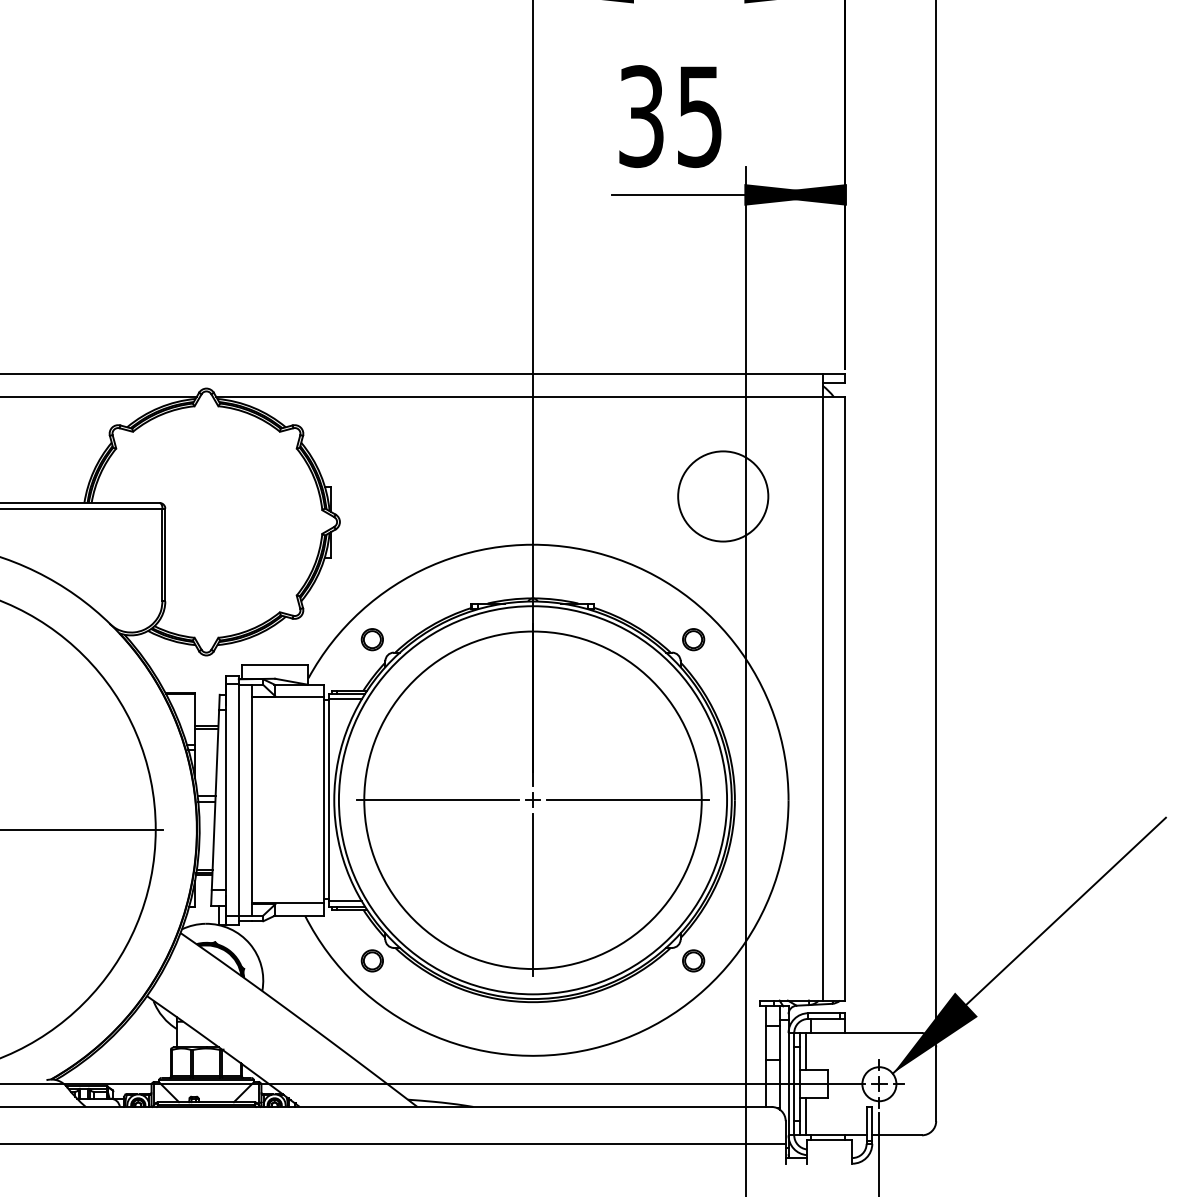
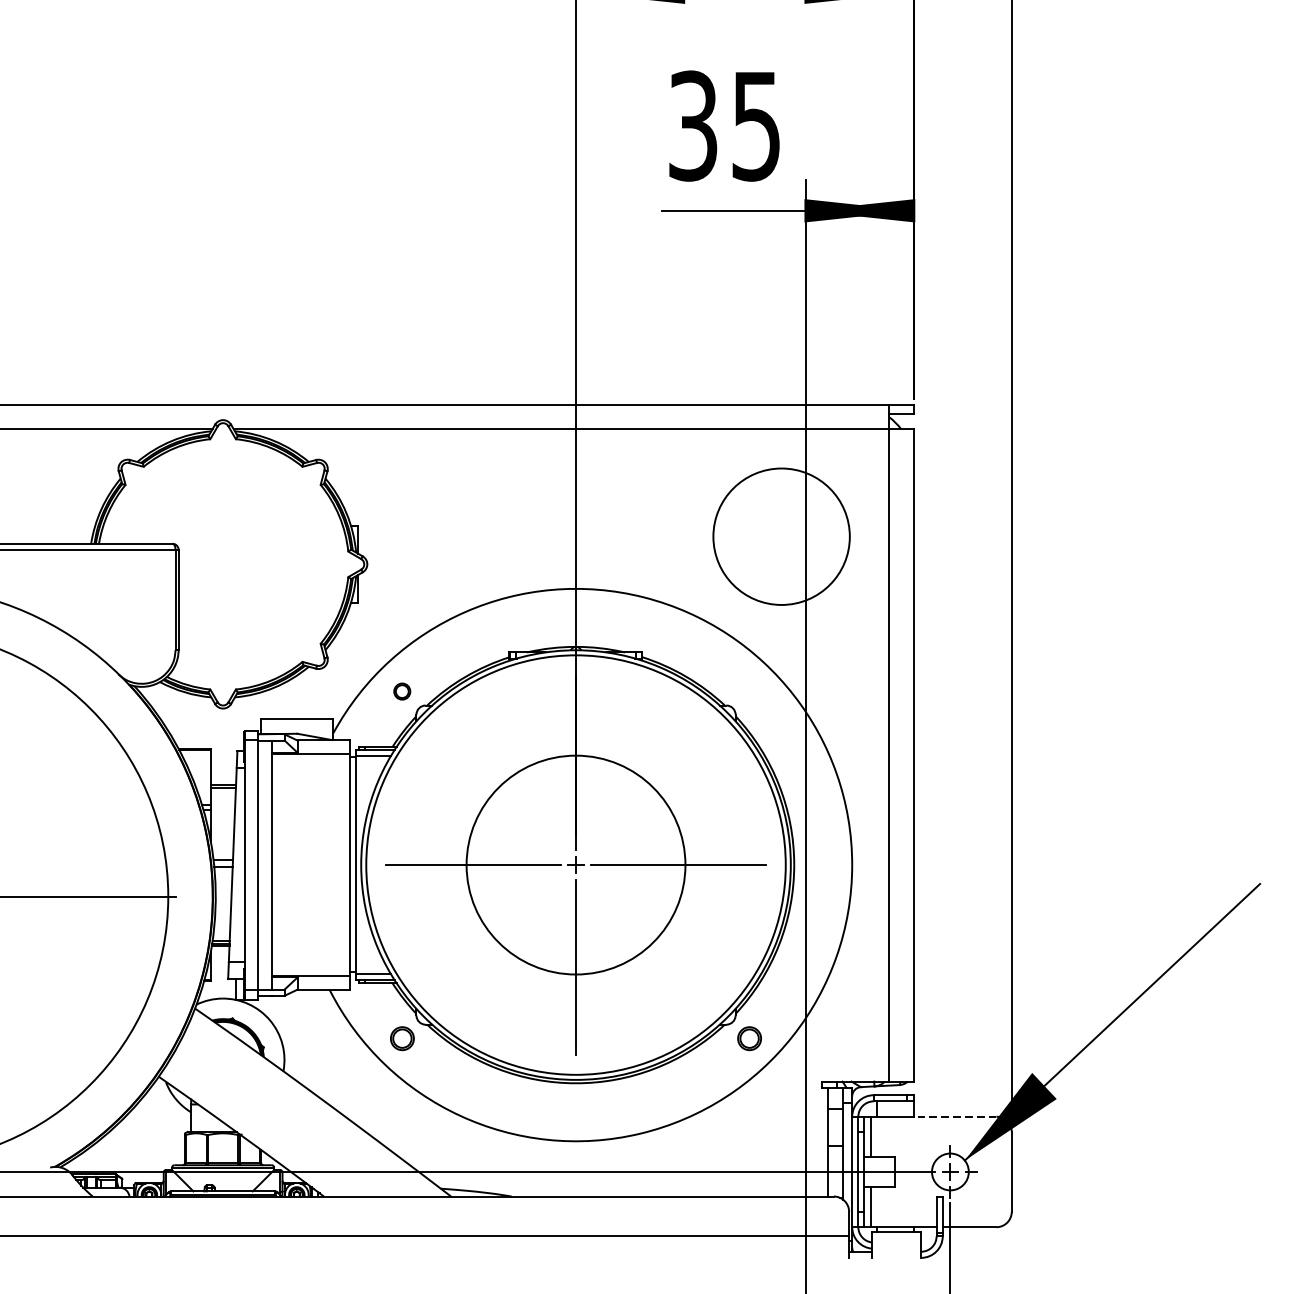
circle: (723, 496) -> (781, 536), size x1.4
part: (371, 639) -> (401, 691), size x0.7
part: (693, 639) -> (749, 691), removed
circle: (532, 800) -> (575, 865), size x0.6
line: (883, 1033) -> (954, 1117), solid -> dashed

